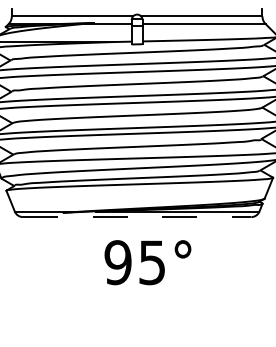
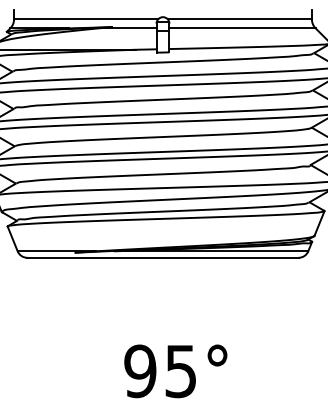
line: (137, 217) -> (163, 258), dashed -> solid
text: (147, 262) -> (175, 371), moved

